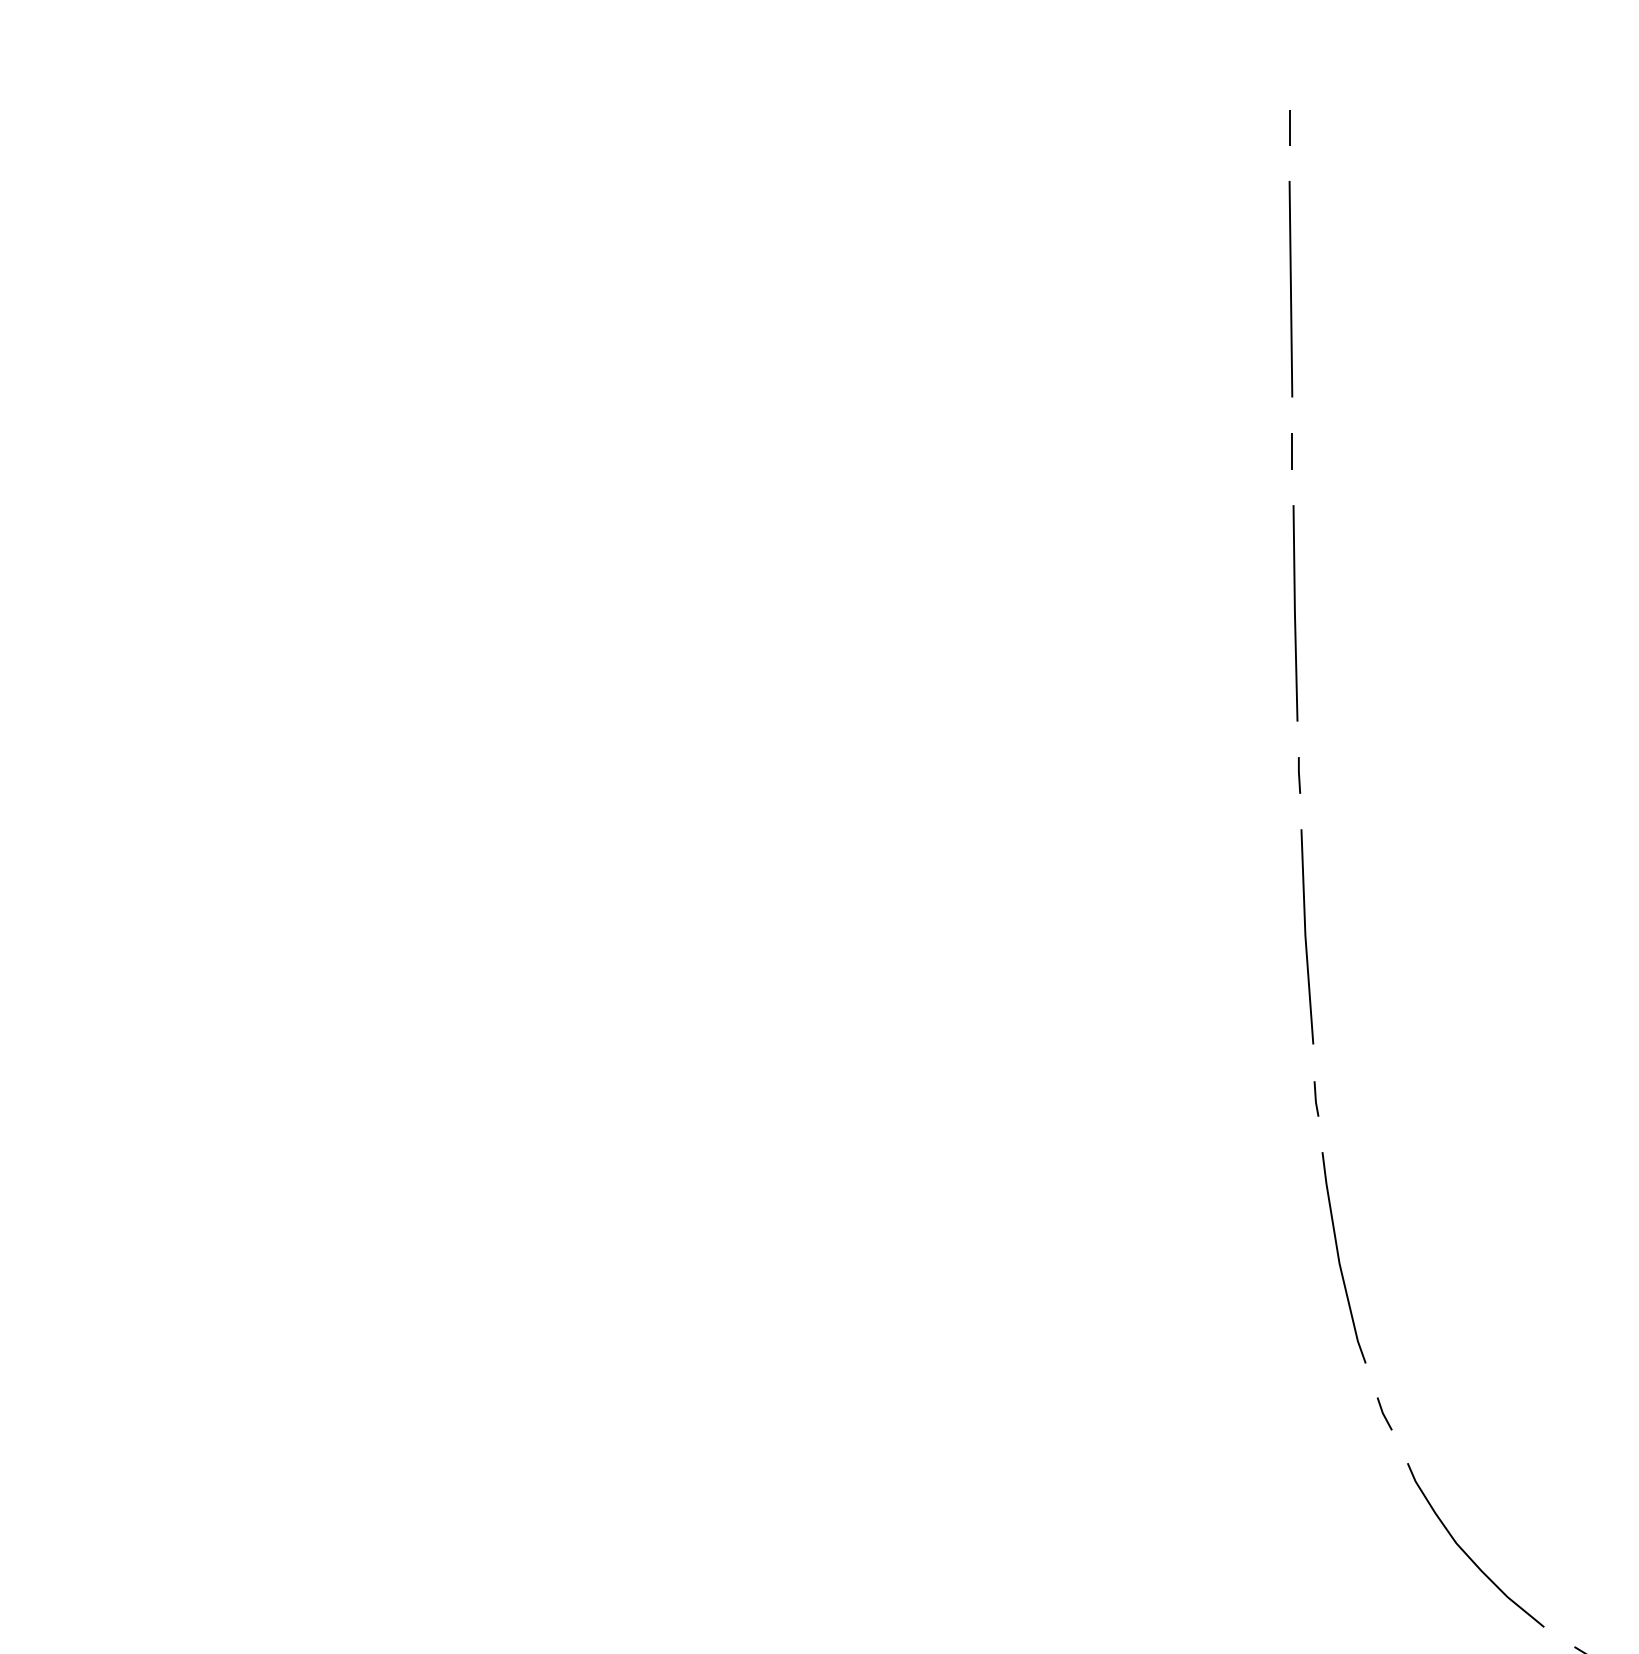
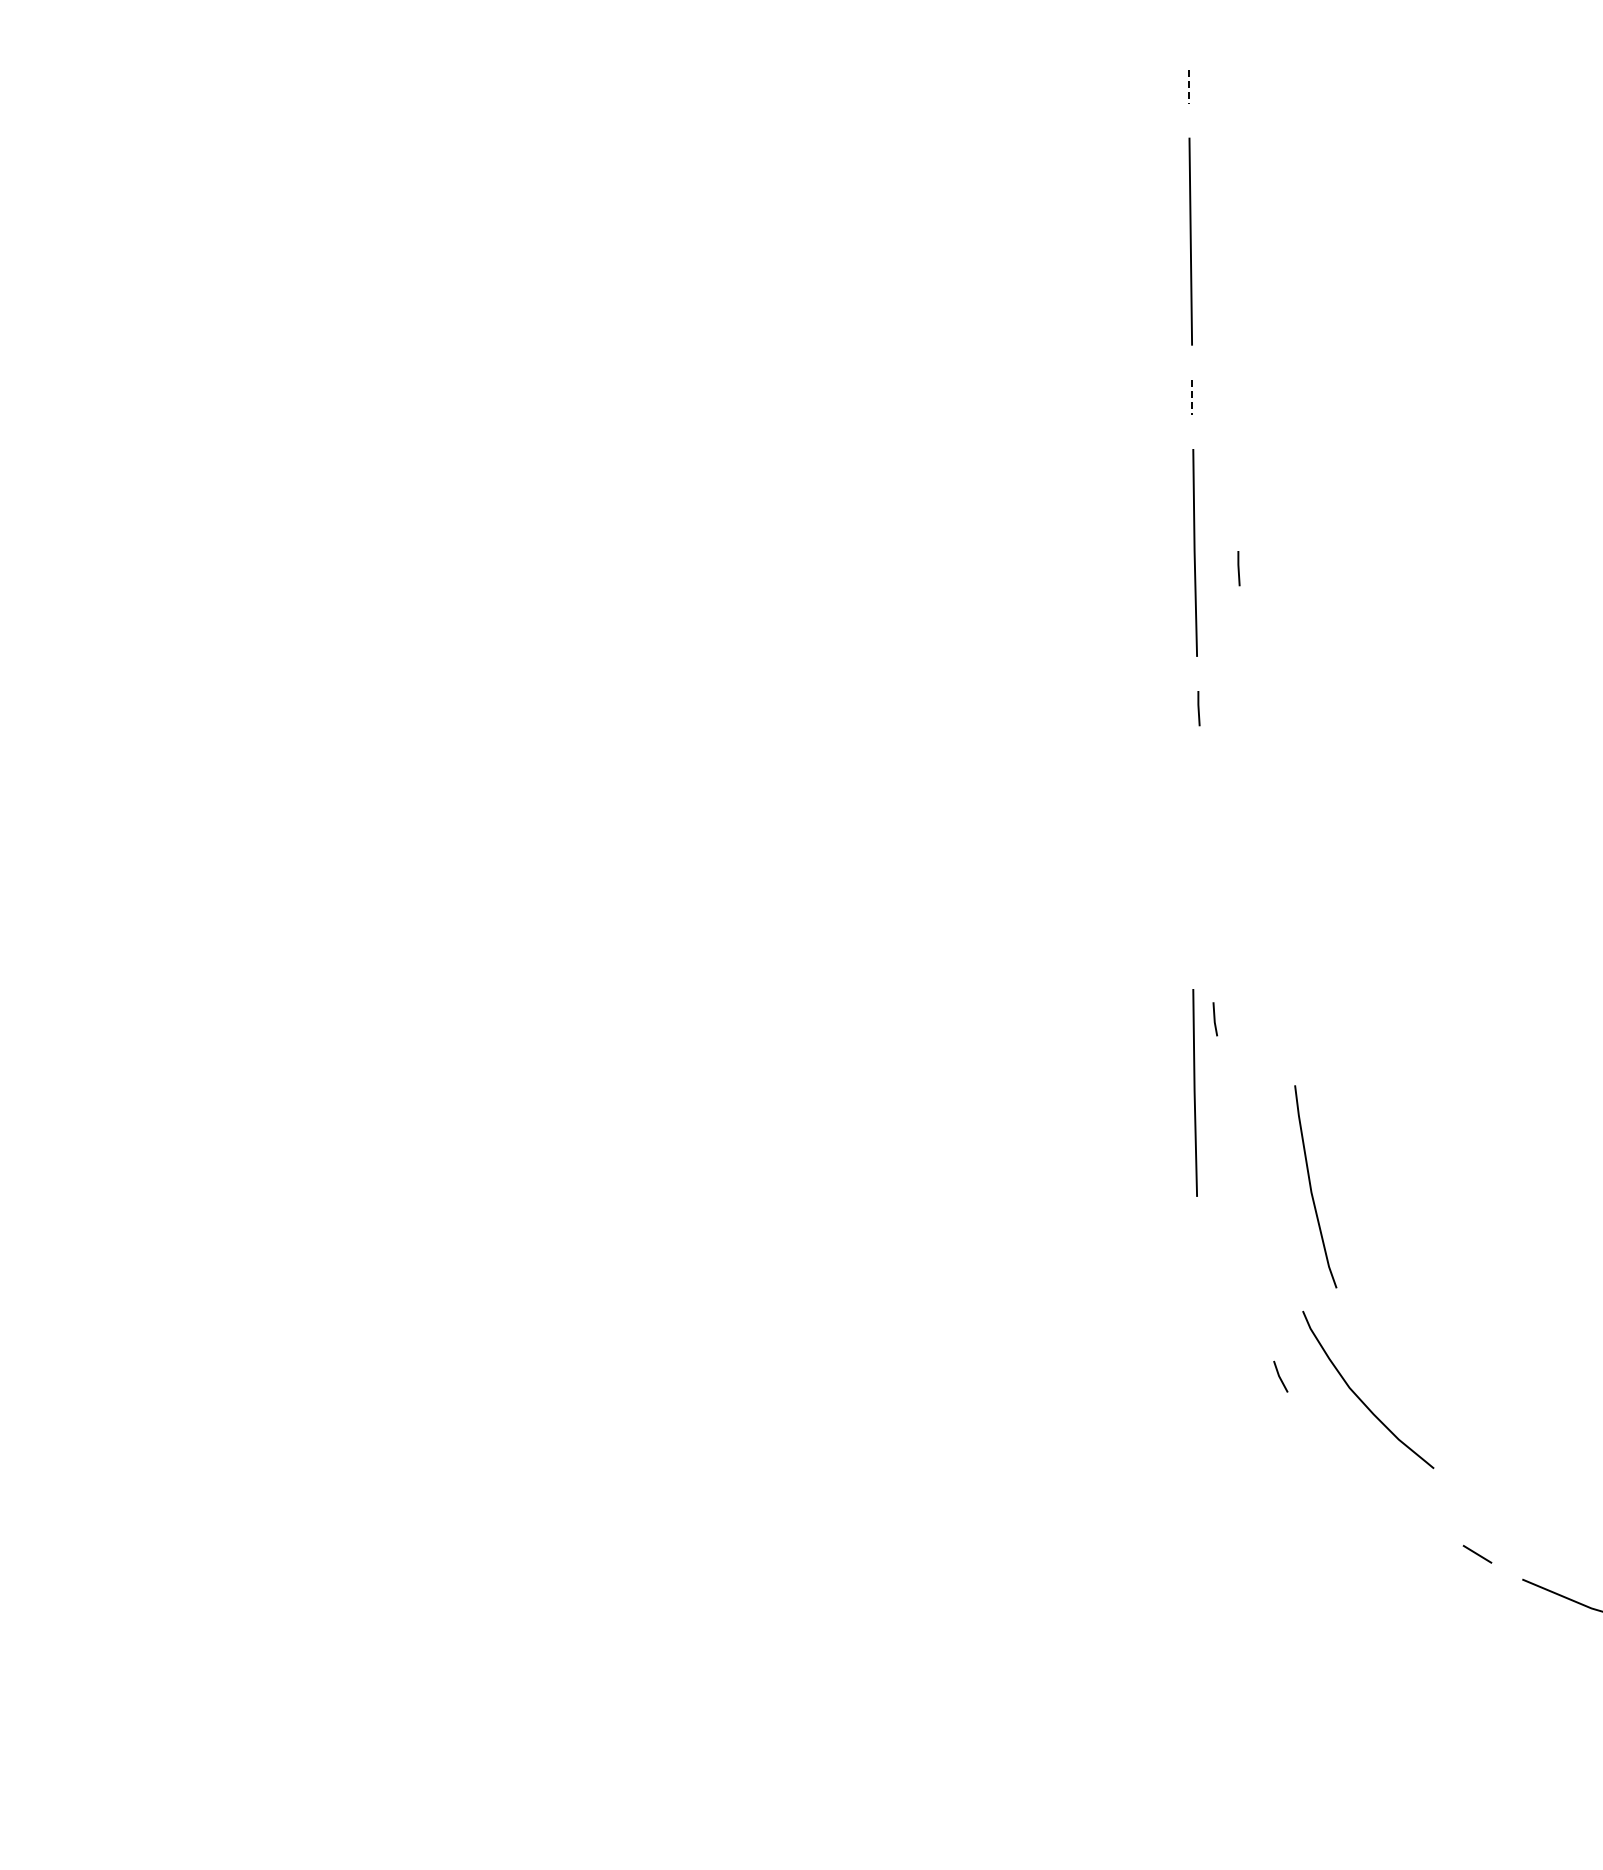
line: (1289, 128) -> (1189, 87), solid -> dashed
line: (1292, 452) -> (1192, 398), solid -> dashed
line: (1340, 629) -> (1238, 568), added
line: (1306, 936) -> (1205, 863), removed
line: (1294, 1175) -> (1194, 1092), added
line: (1339, 1257) -> (1311, 1186), moved
line: (1384, 1413) -> (1280, 1376), moved
curve: (1466, 1553) -> (1359, 1397), moved

